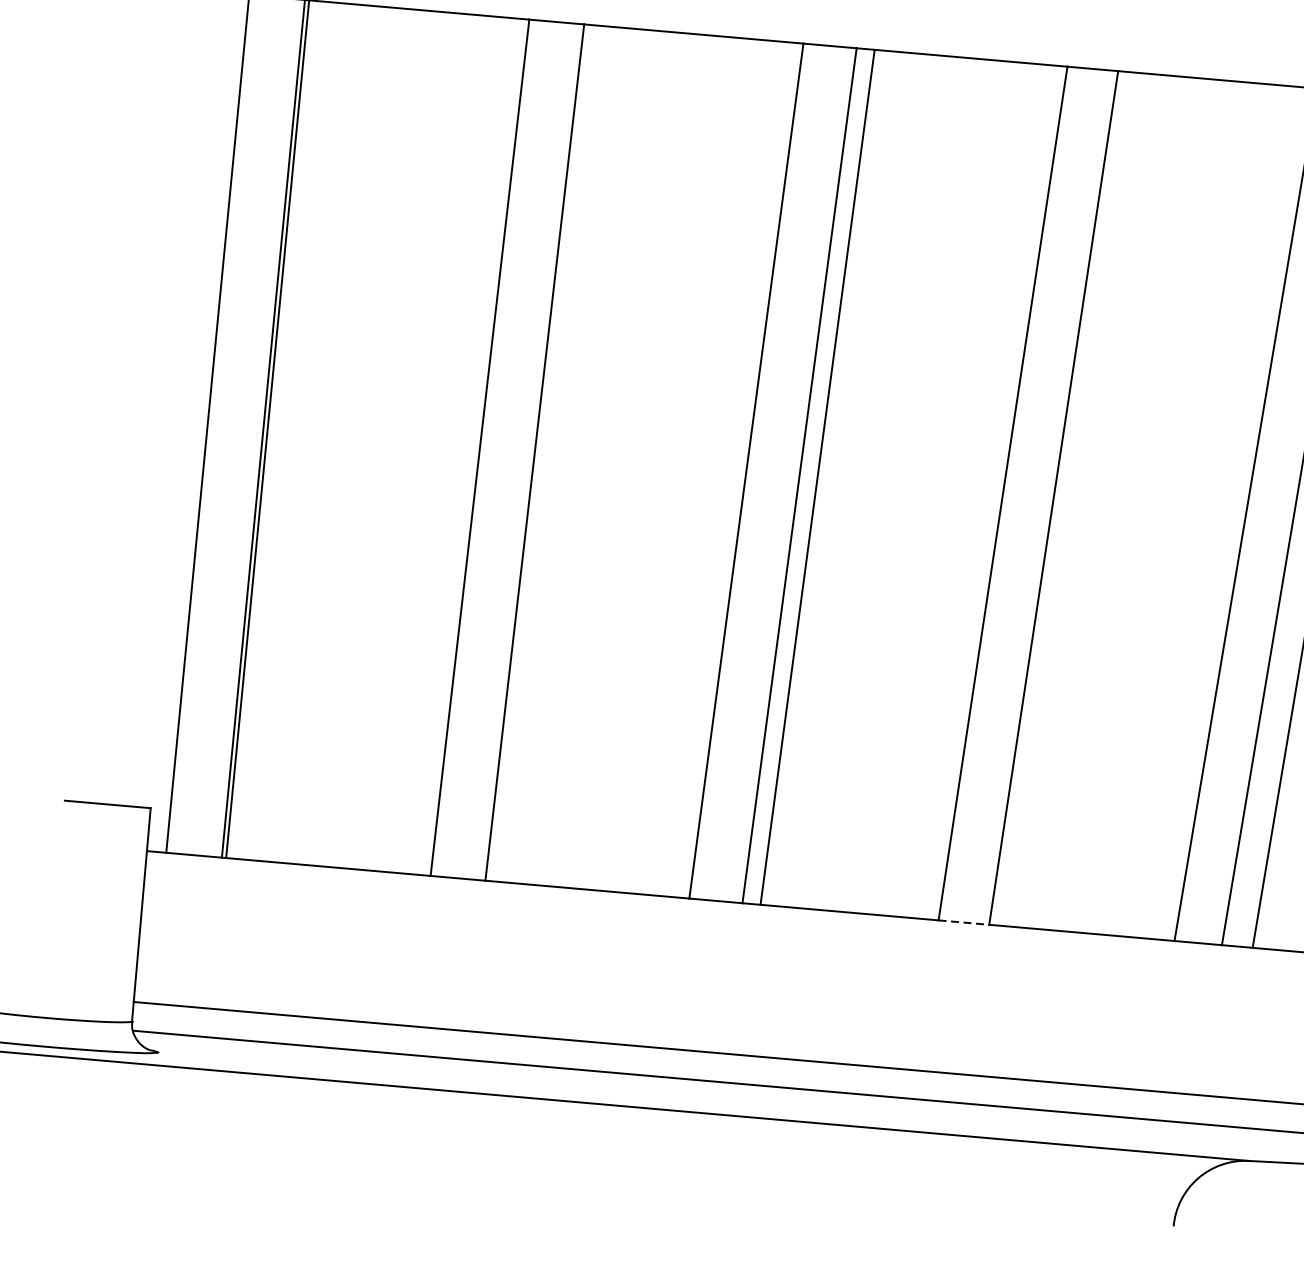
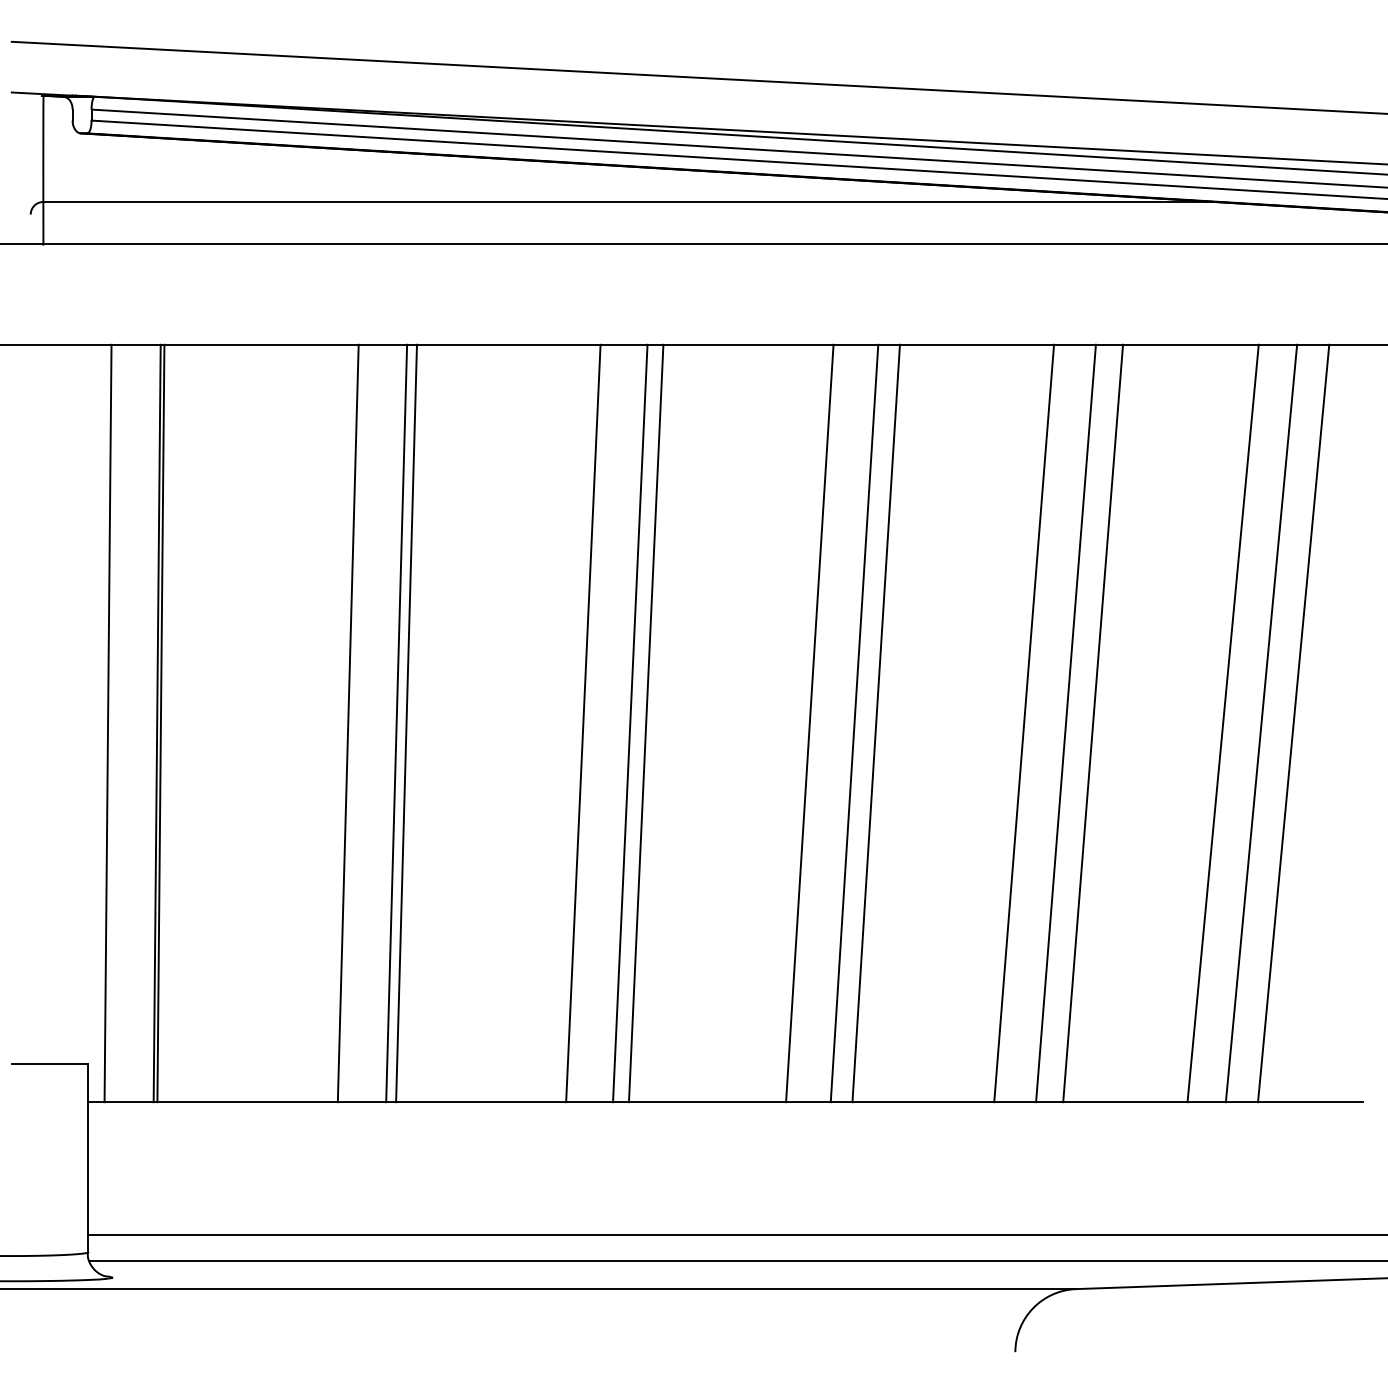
line: (545, 453) -> (406, 723), added
line: (1077, 500) -> (875, 723), added
line: (963, 922) -> (808, 1102), dashed -> solid

